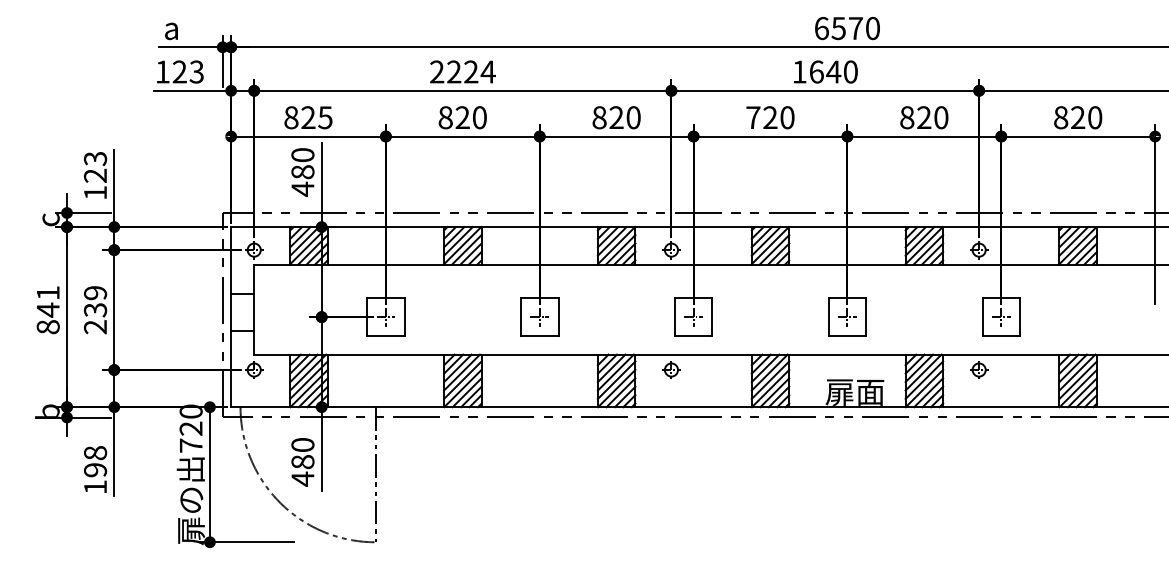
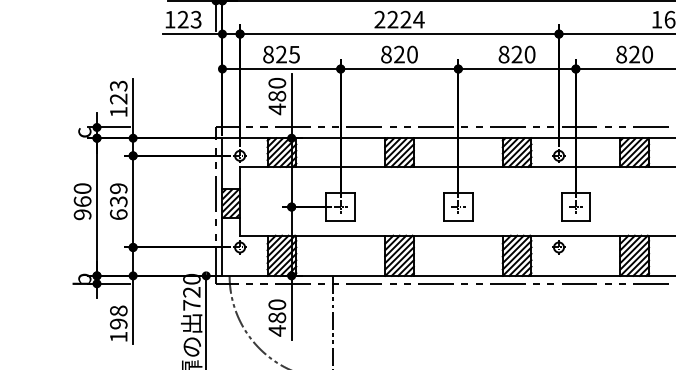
text: (753, 117) -> (621, 54), 720 -> 820
text: (47, 310) -> (82, 201), 841 -> 960
hatch: (242, 312) -> (231, 203), added
text: (95, 327) -> (118, 214), 239 -> 639

